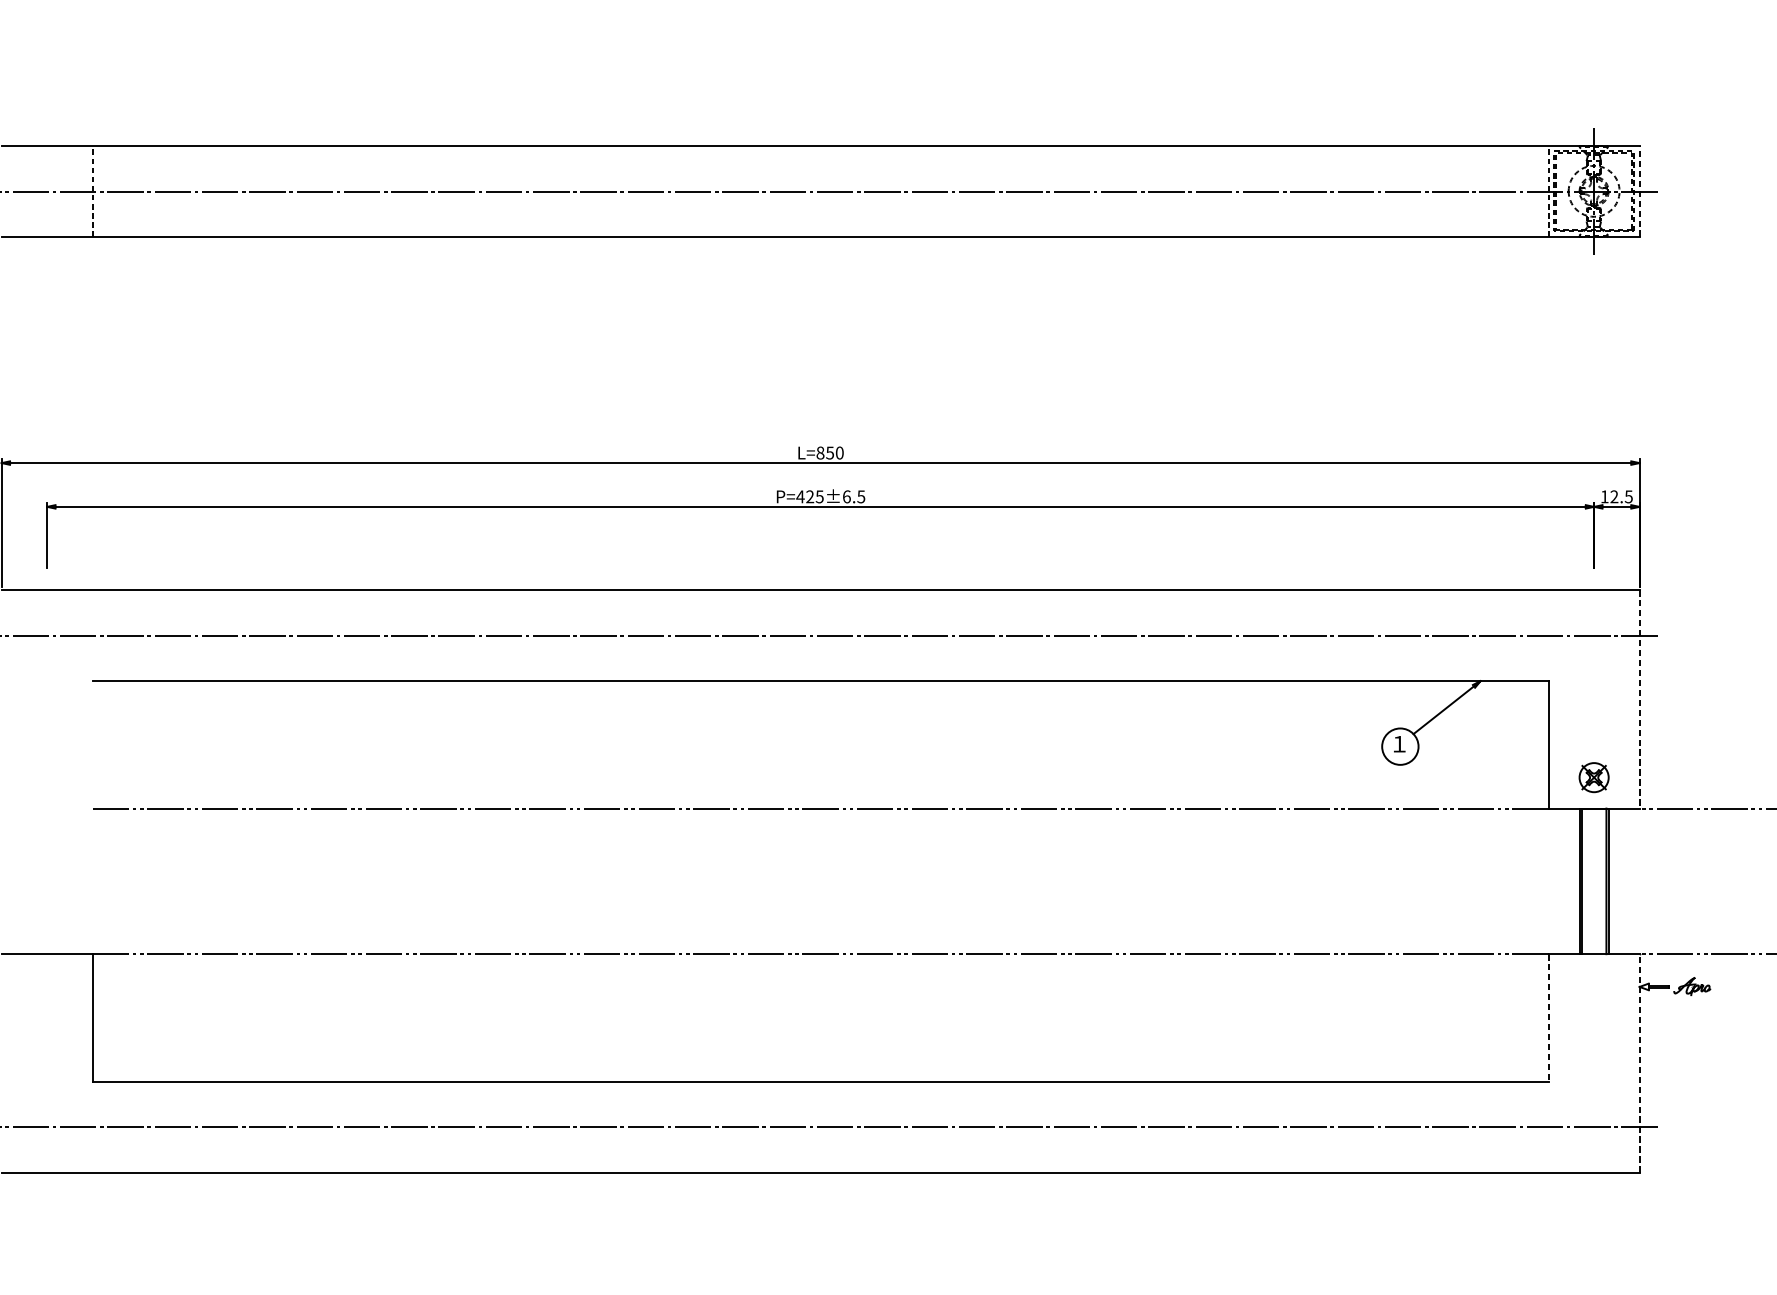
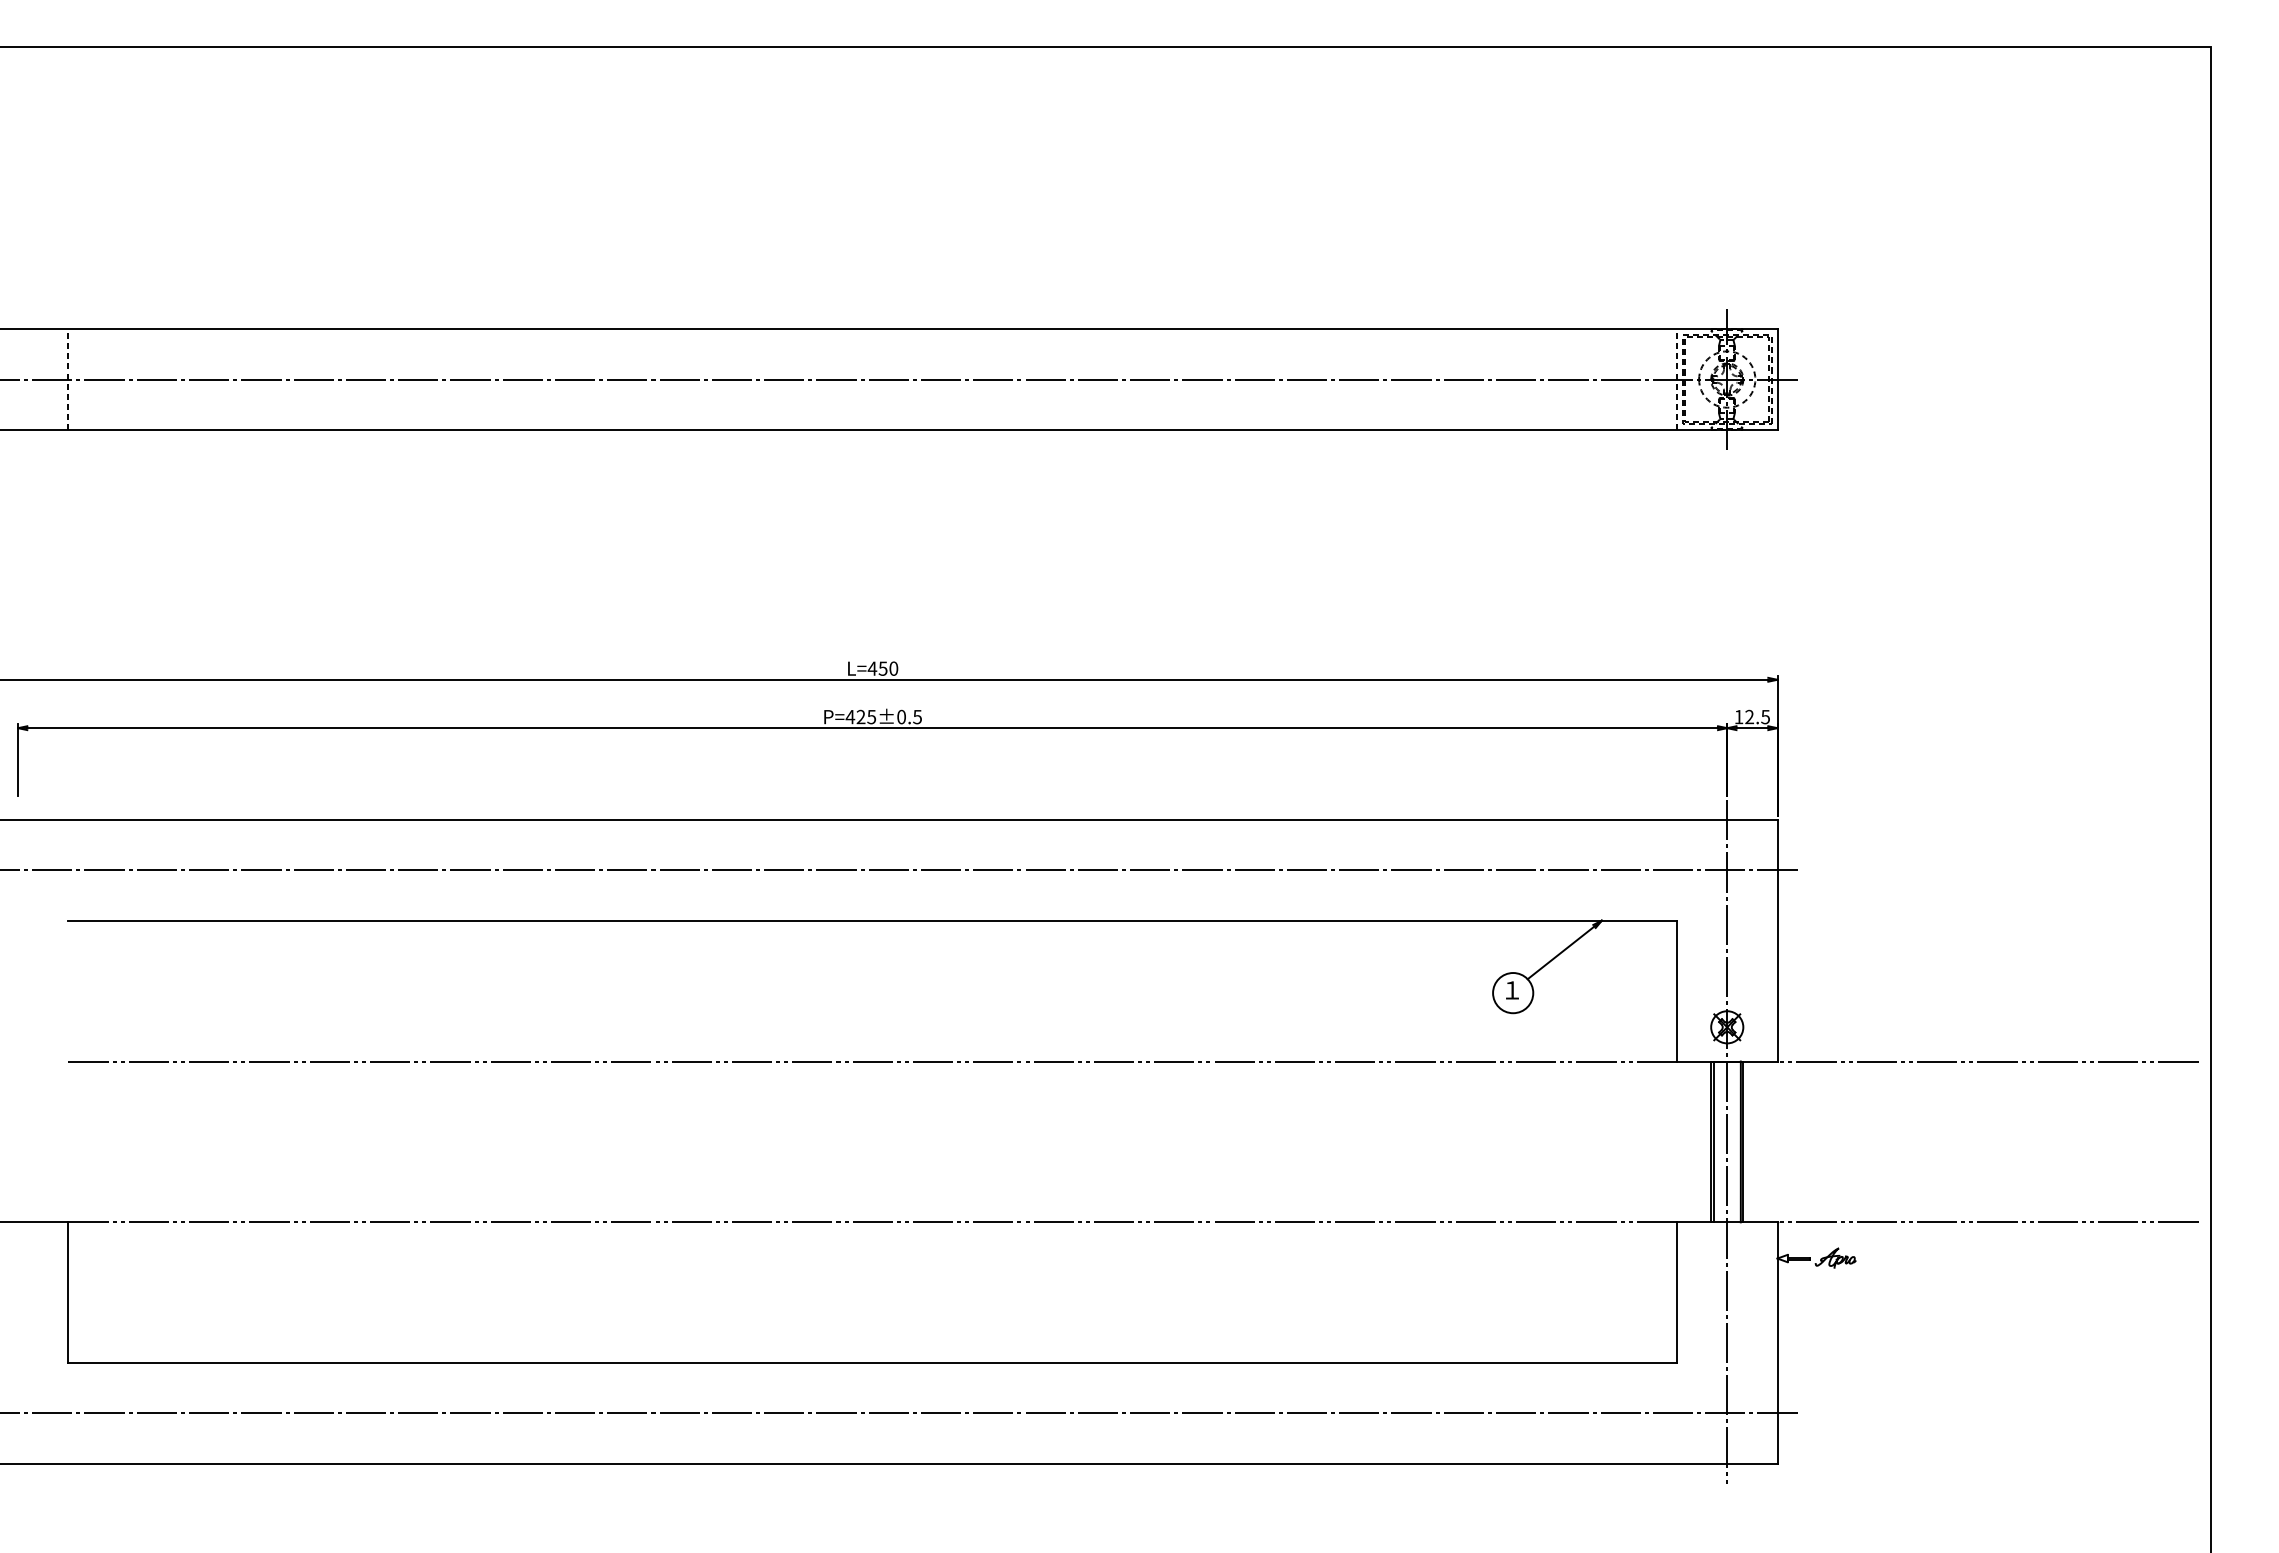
line: (1639, 191) -> (1777, 379), dashed -> solid
text: (820, 452) -> (872, 668), L=850 -> L=450
text: (846, 497) -> (901, 717), P=425±6.5 -> P=425±0.5
line: (1639, 699) -> (1777, 940), dashed -> solid
line: (1594, 880) -> (1727, 1141), added
line: (1548, 1018) -> (1676, 1293), dashed -> solid
line: (1639, 1063) -> (1777, 1343), dashed -> solid

